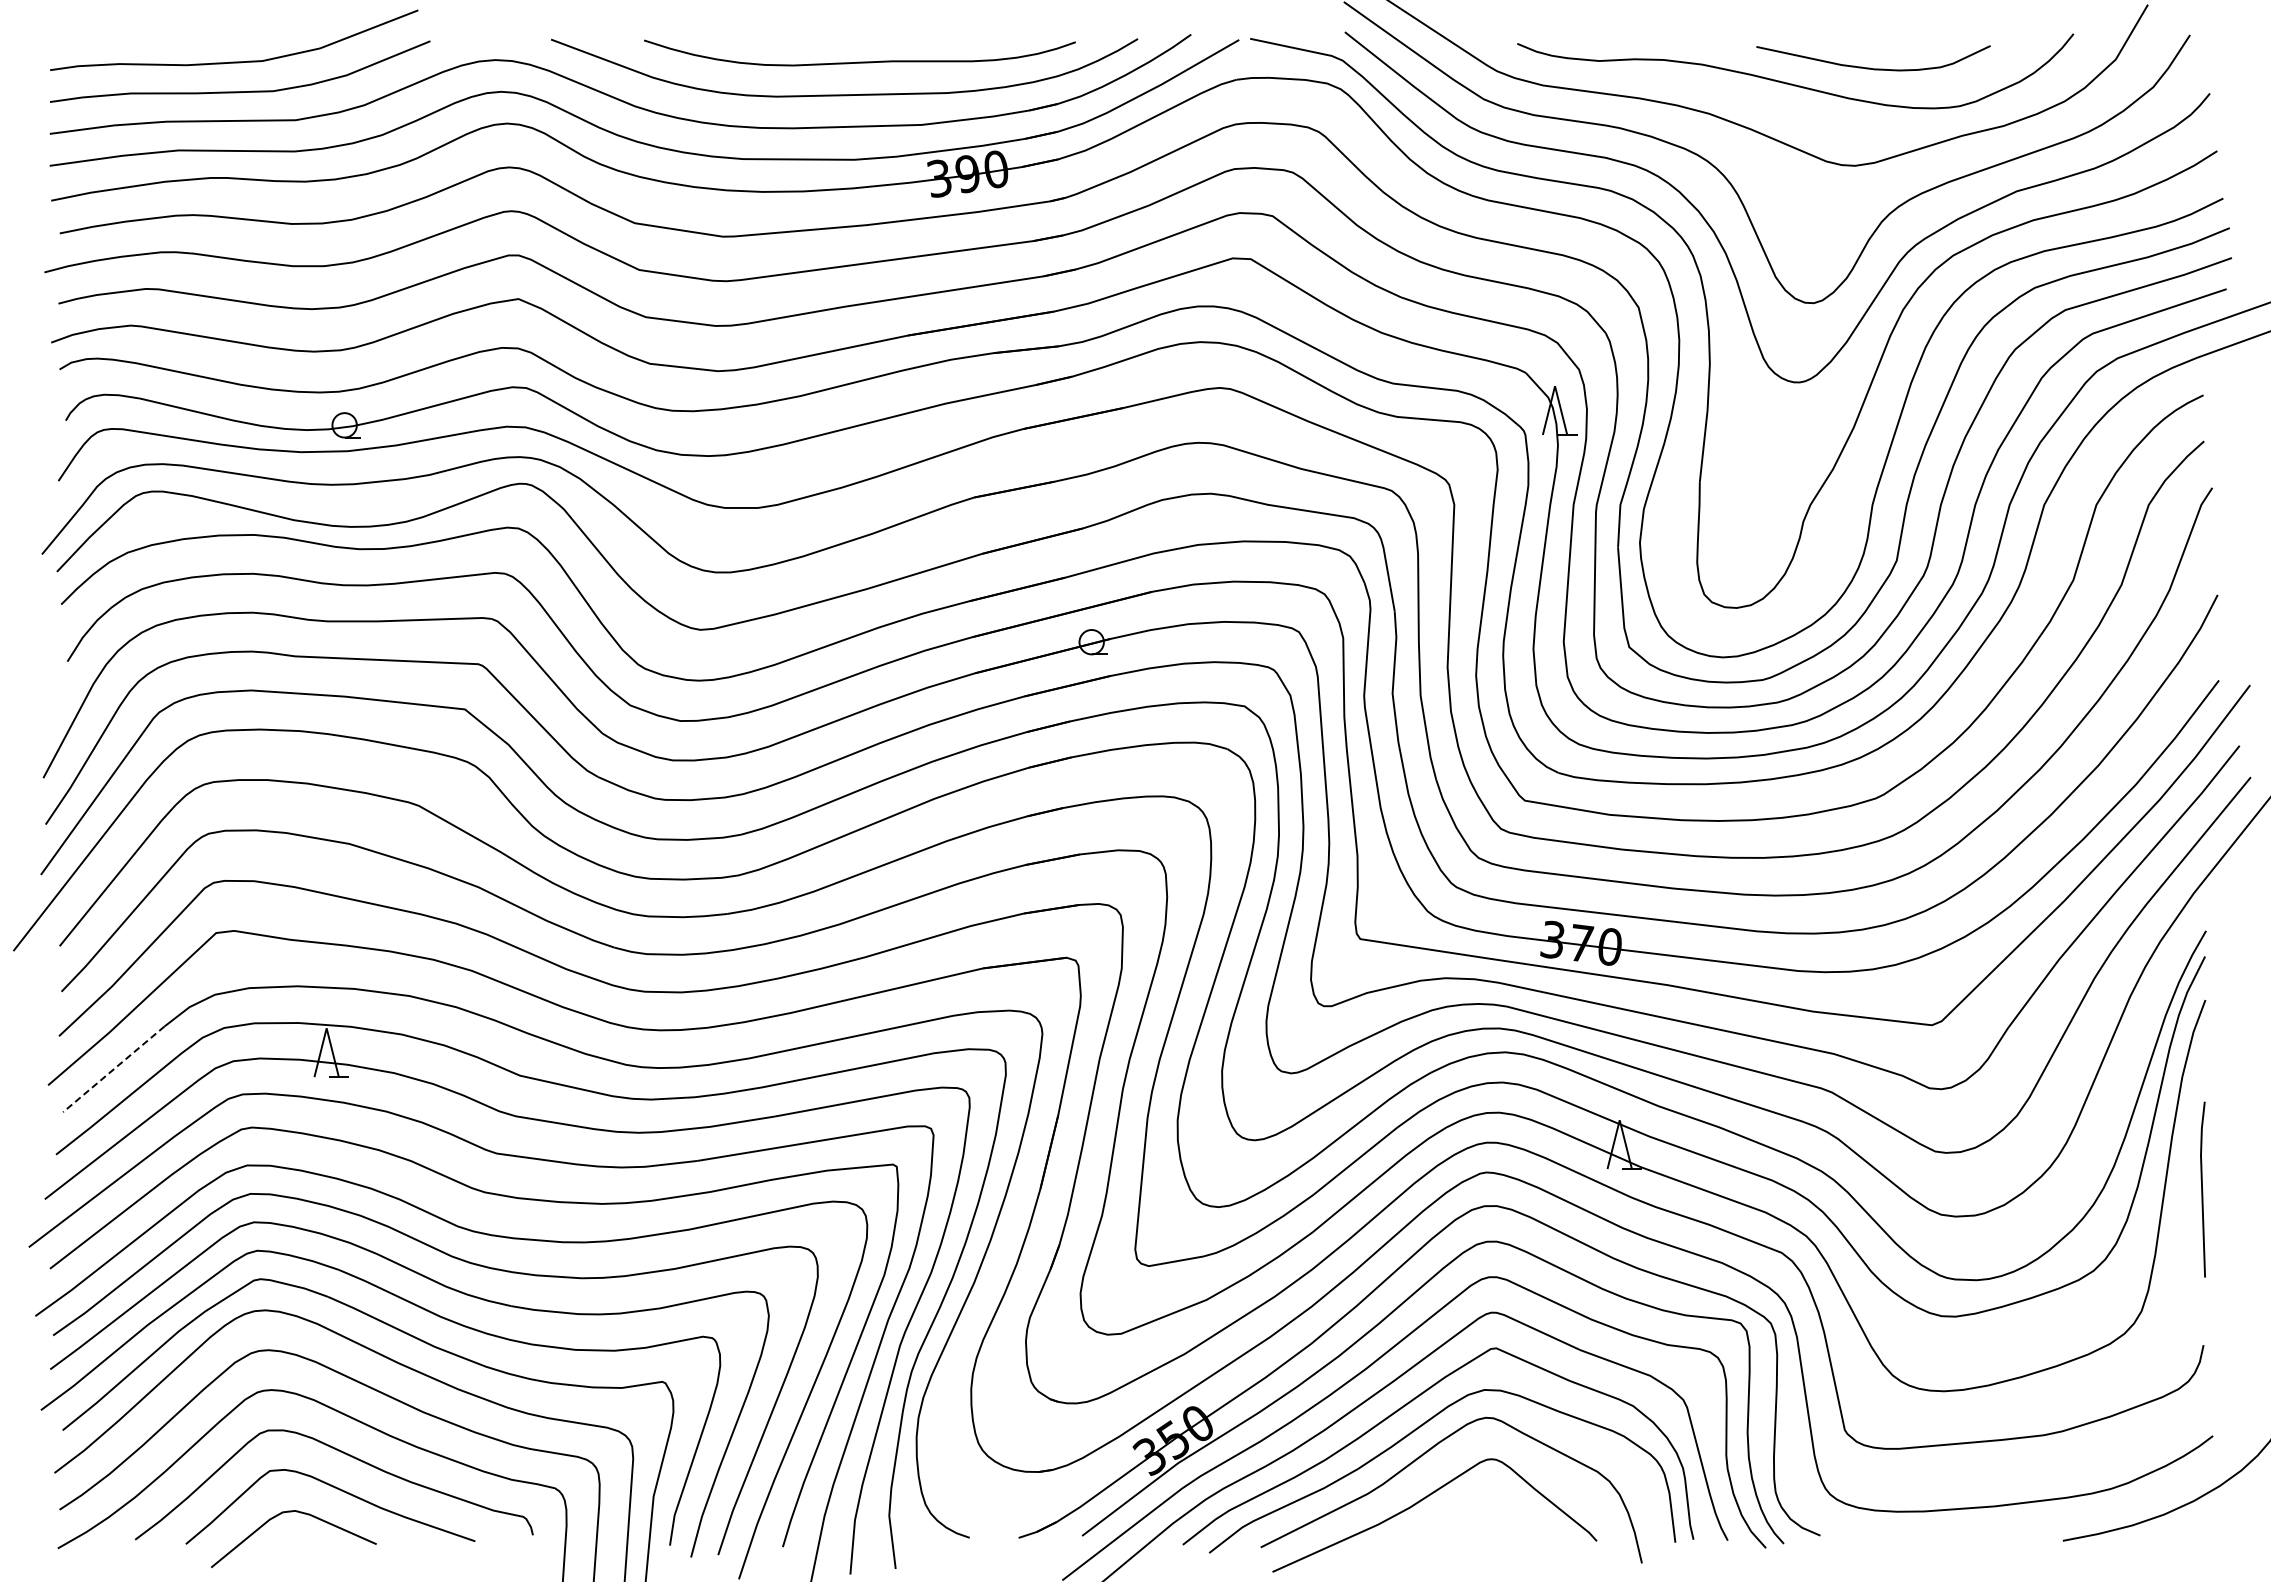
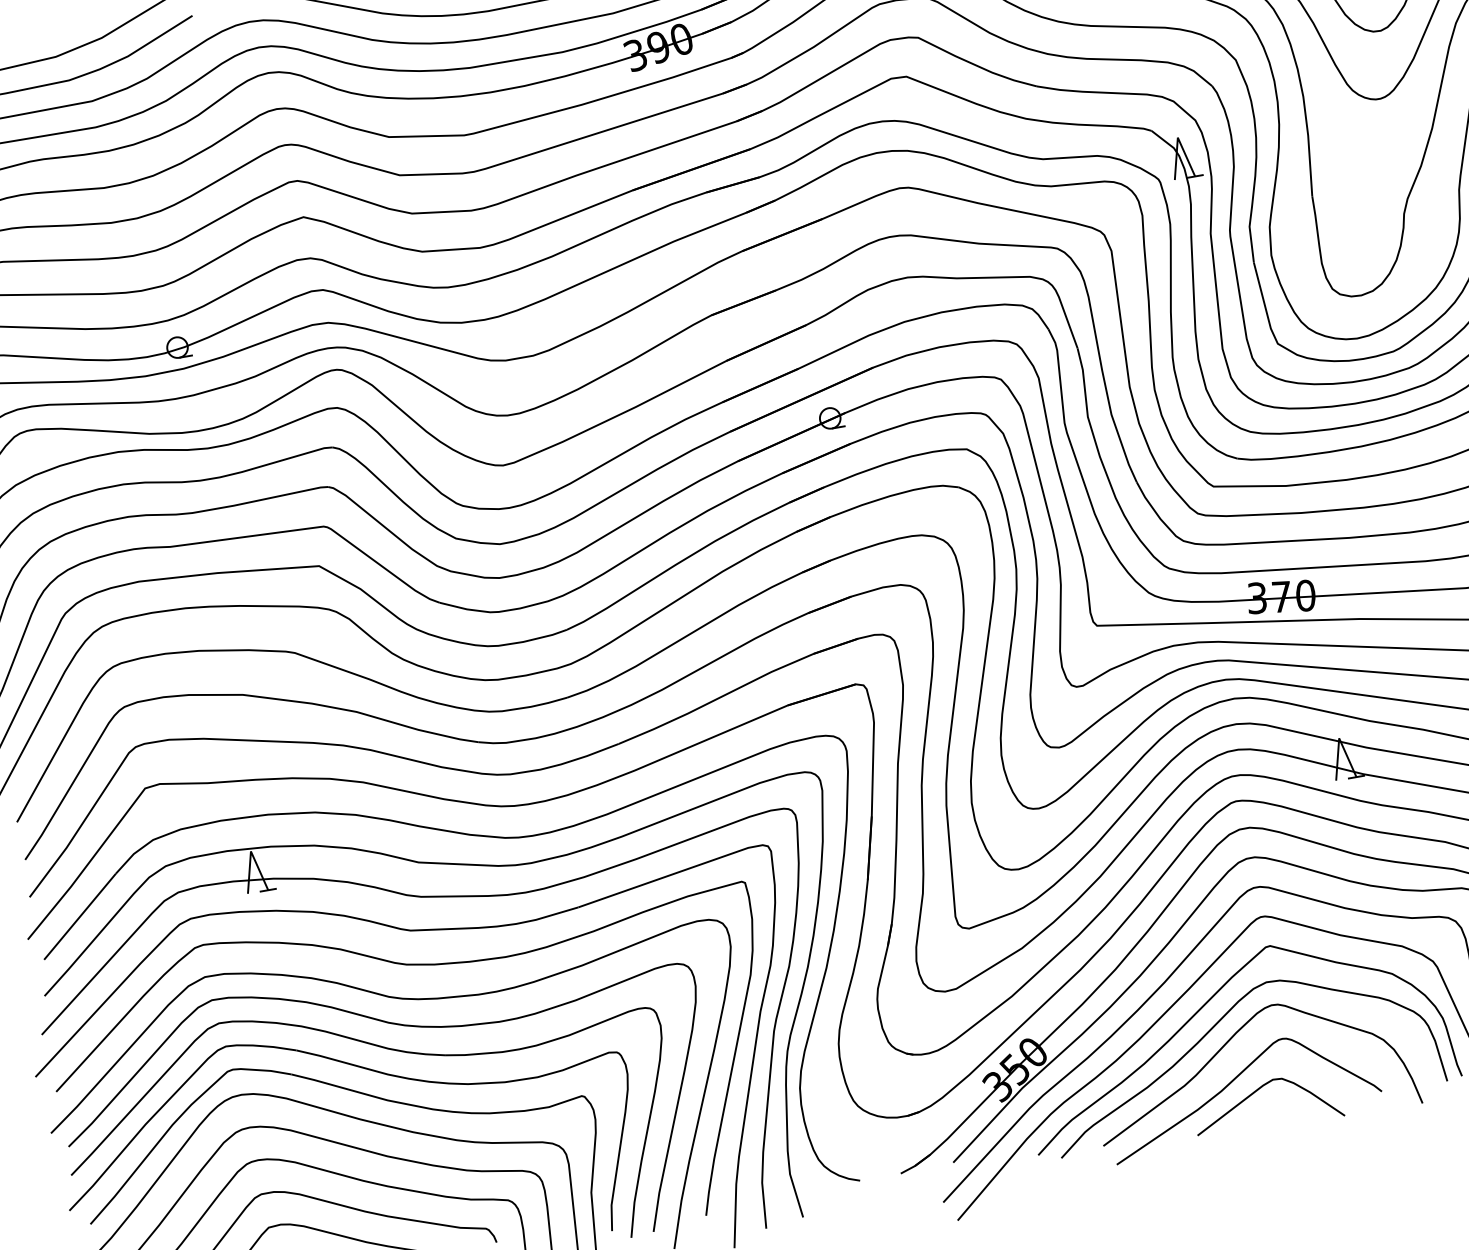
line: (113, 1069) -> (79, 916), dashed -> solid
curve: (1450, 1515) -> (1256, 1091), added

